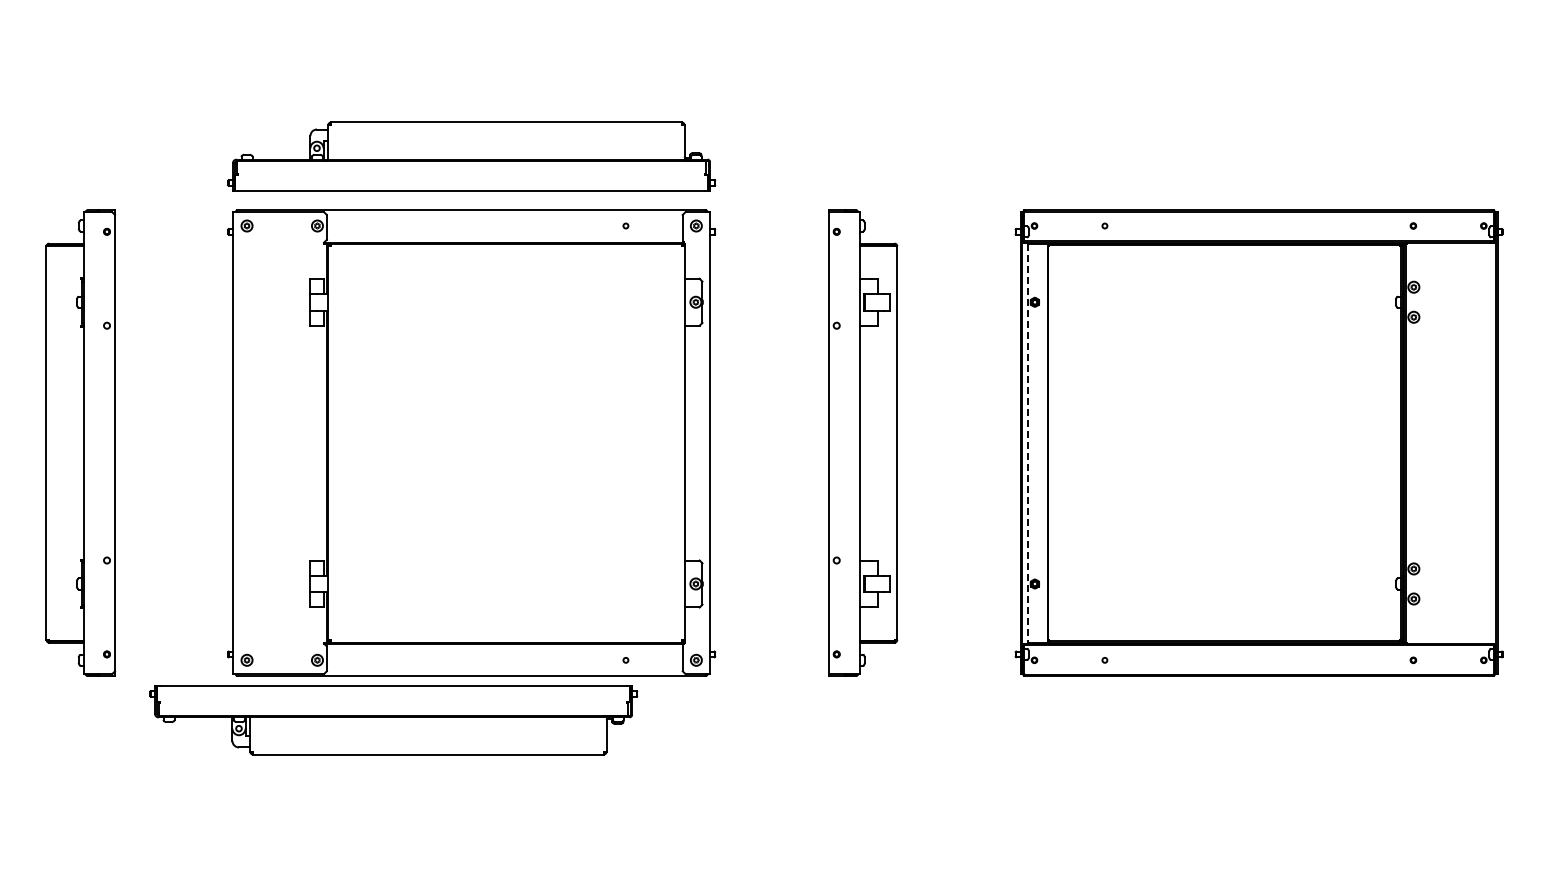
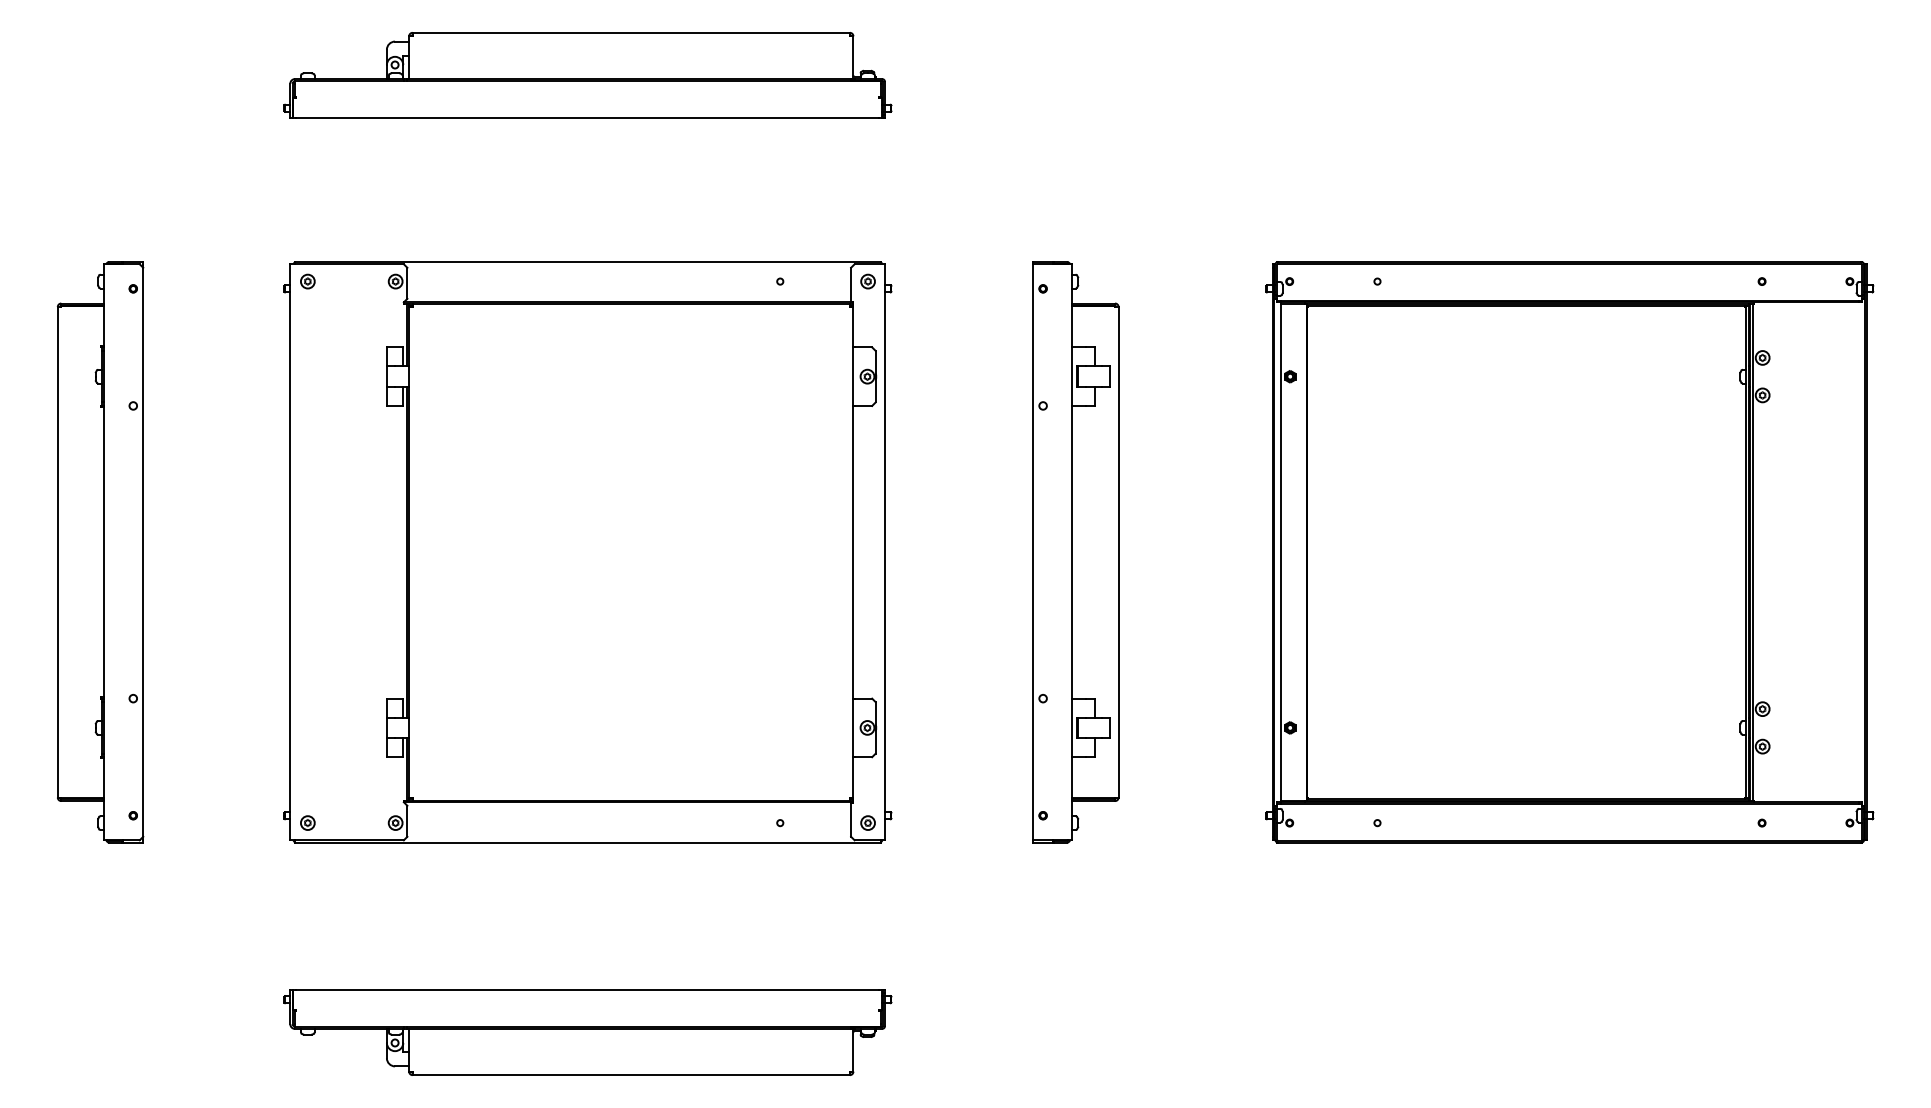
part: (471, 156) -> (587, 75), moved
line: (1027, 443) -> (1280, 552), dashed -> solid
part: (393, 720) -> (587, 1032), moved

